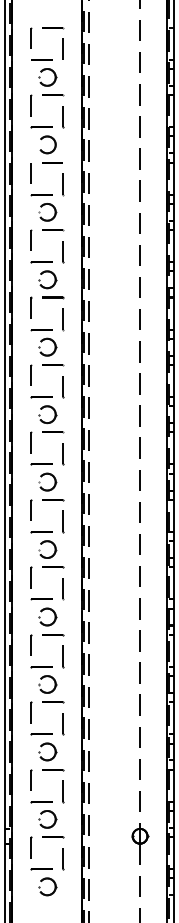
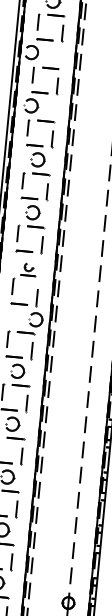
part: (50, 138) -> (34, 47), moved
part: (40, 212) -> (25, 105), moved
part: (51, 419) -> (30, 269), size x0.6
part: (51, 476) -> (39, 315), moved

